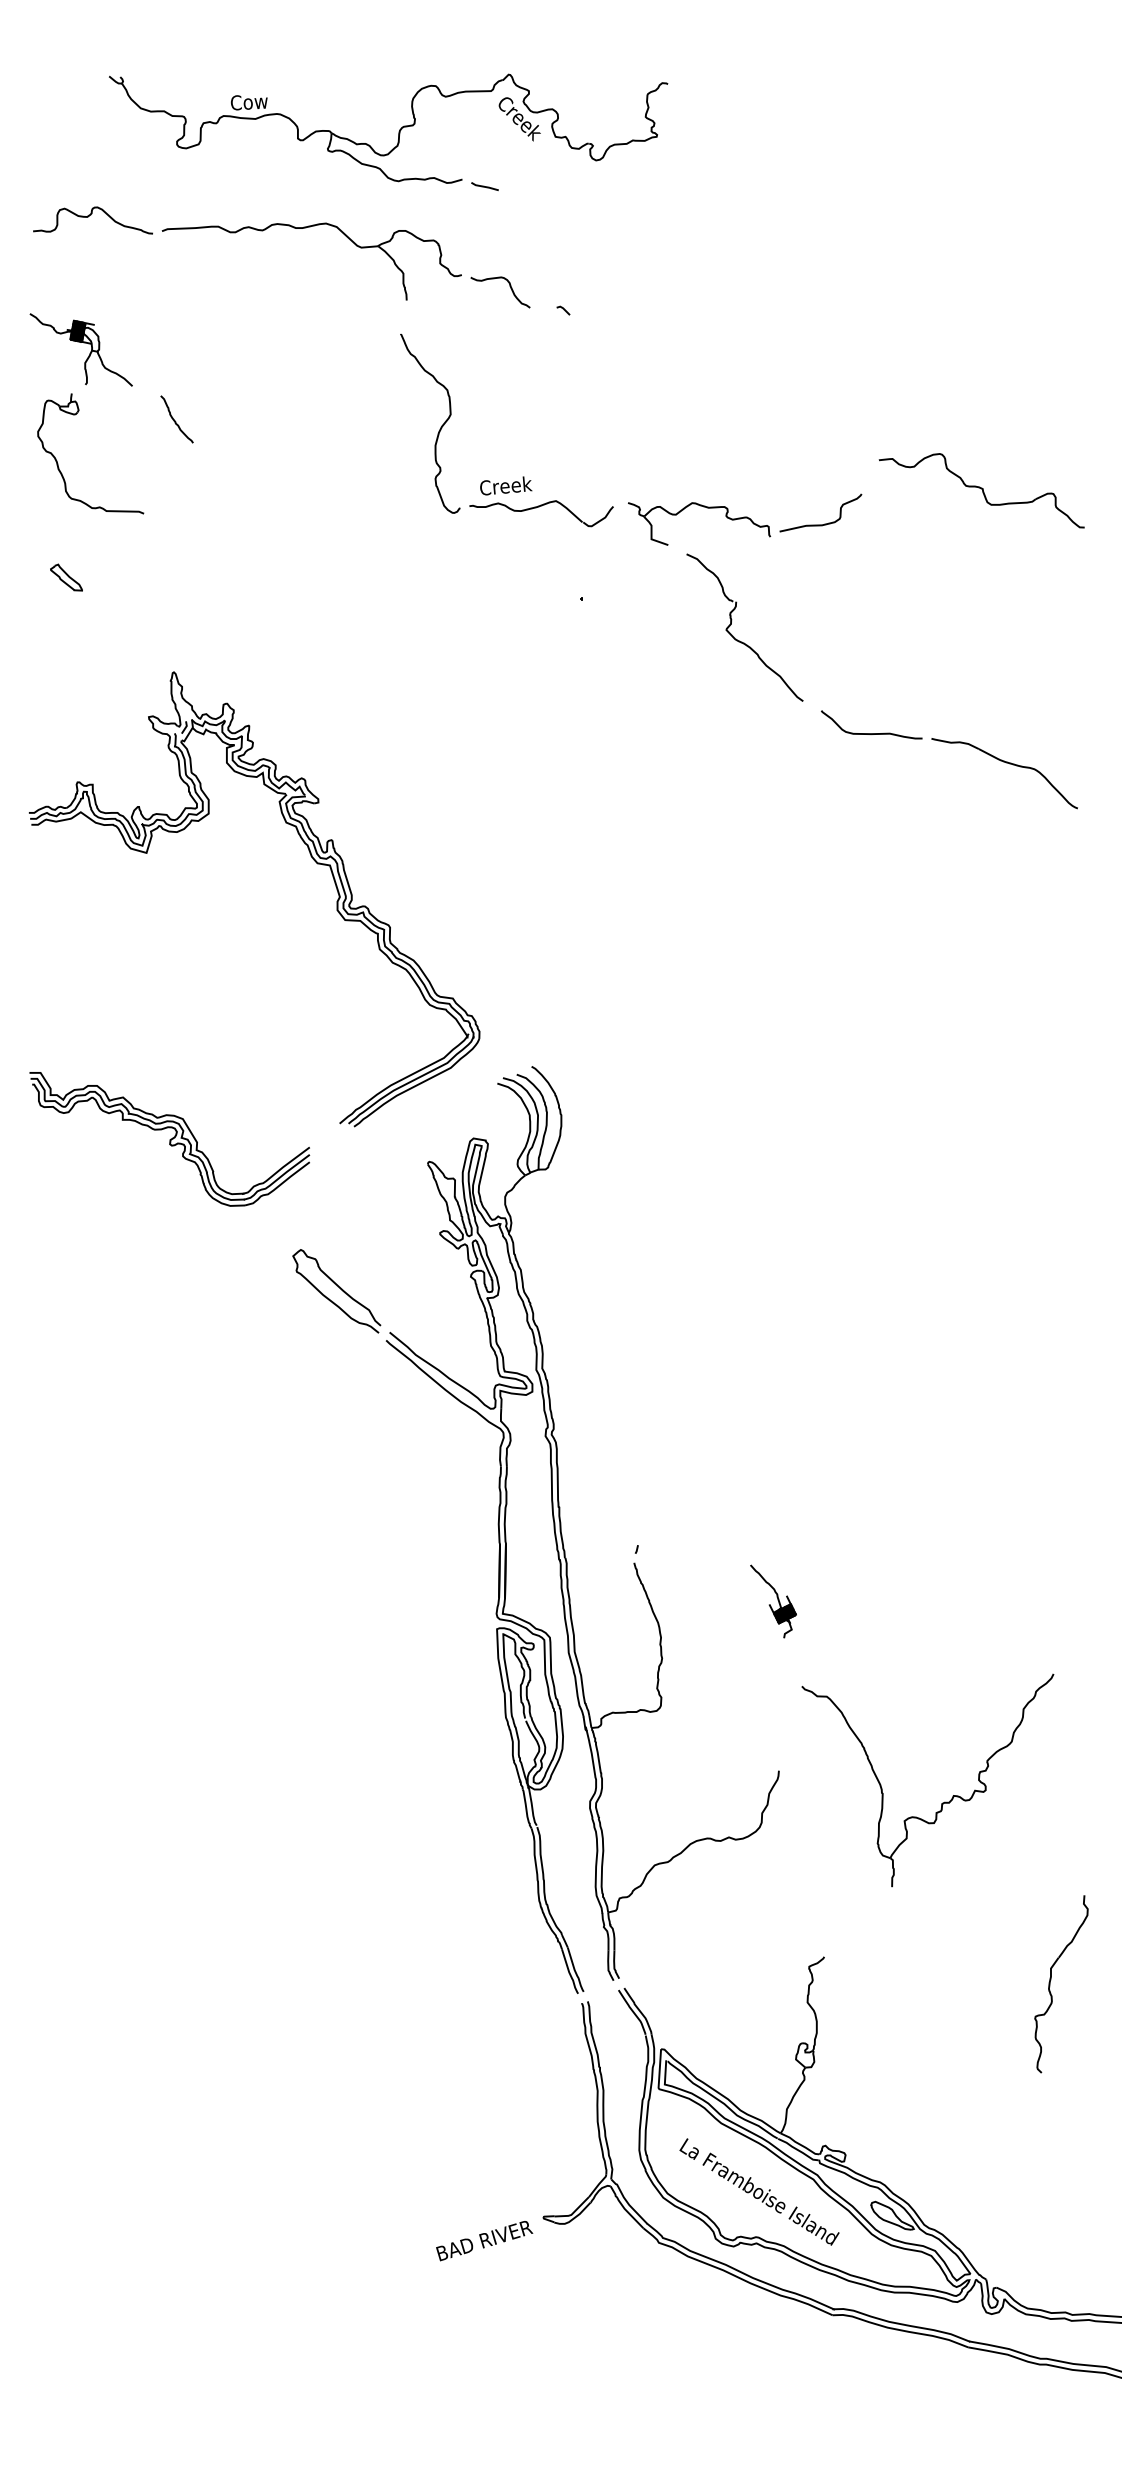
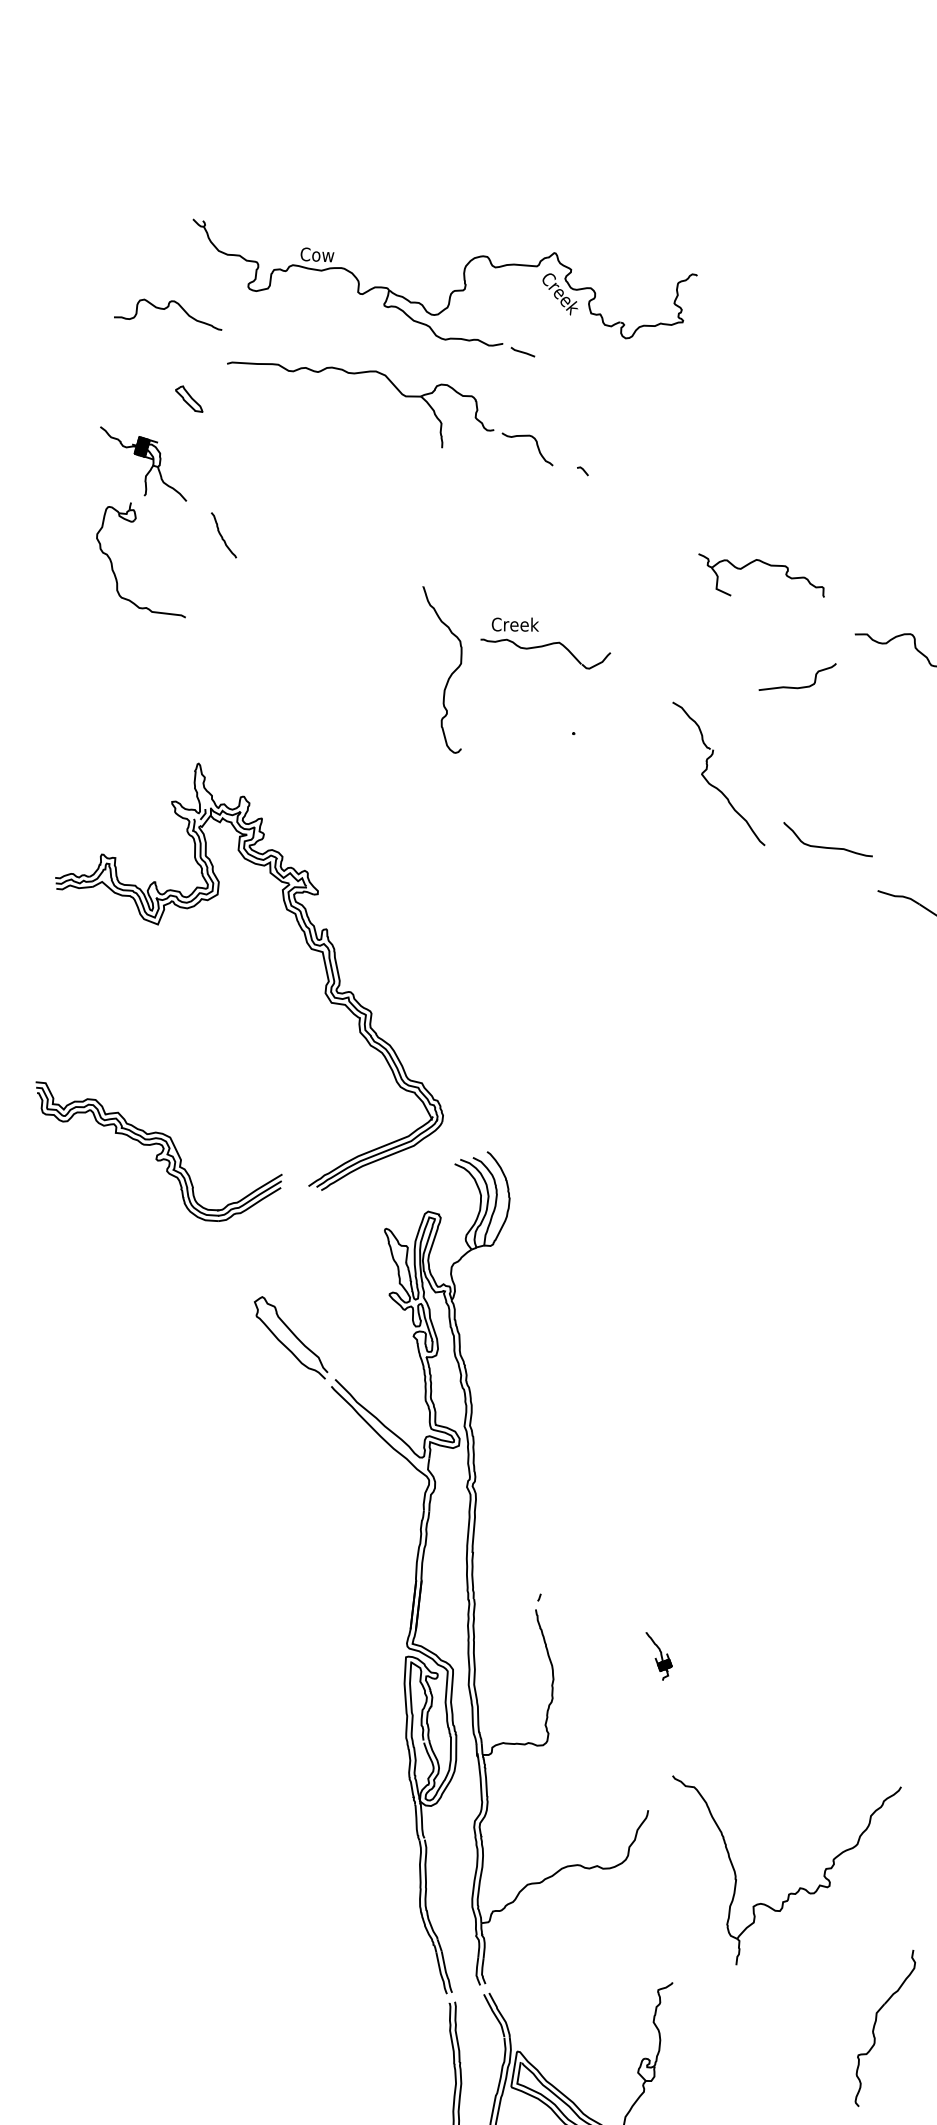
curve: (89, 216) -> (166, 308), moved
curve: (440, 427) -> (450, 674), moved
part: (703, 507) -> (766, 564), moved
part: (66, 577) -> (189, 398), moved
curve: (871, 733) -> (827, 847), moved
part: (169, 1139) -> (156, 1154), moved
part: (773, 1601) -> (658, 1656), size x0.7
part: (942, 1802) -> (789, 1893), moved

